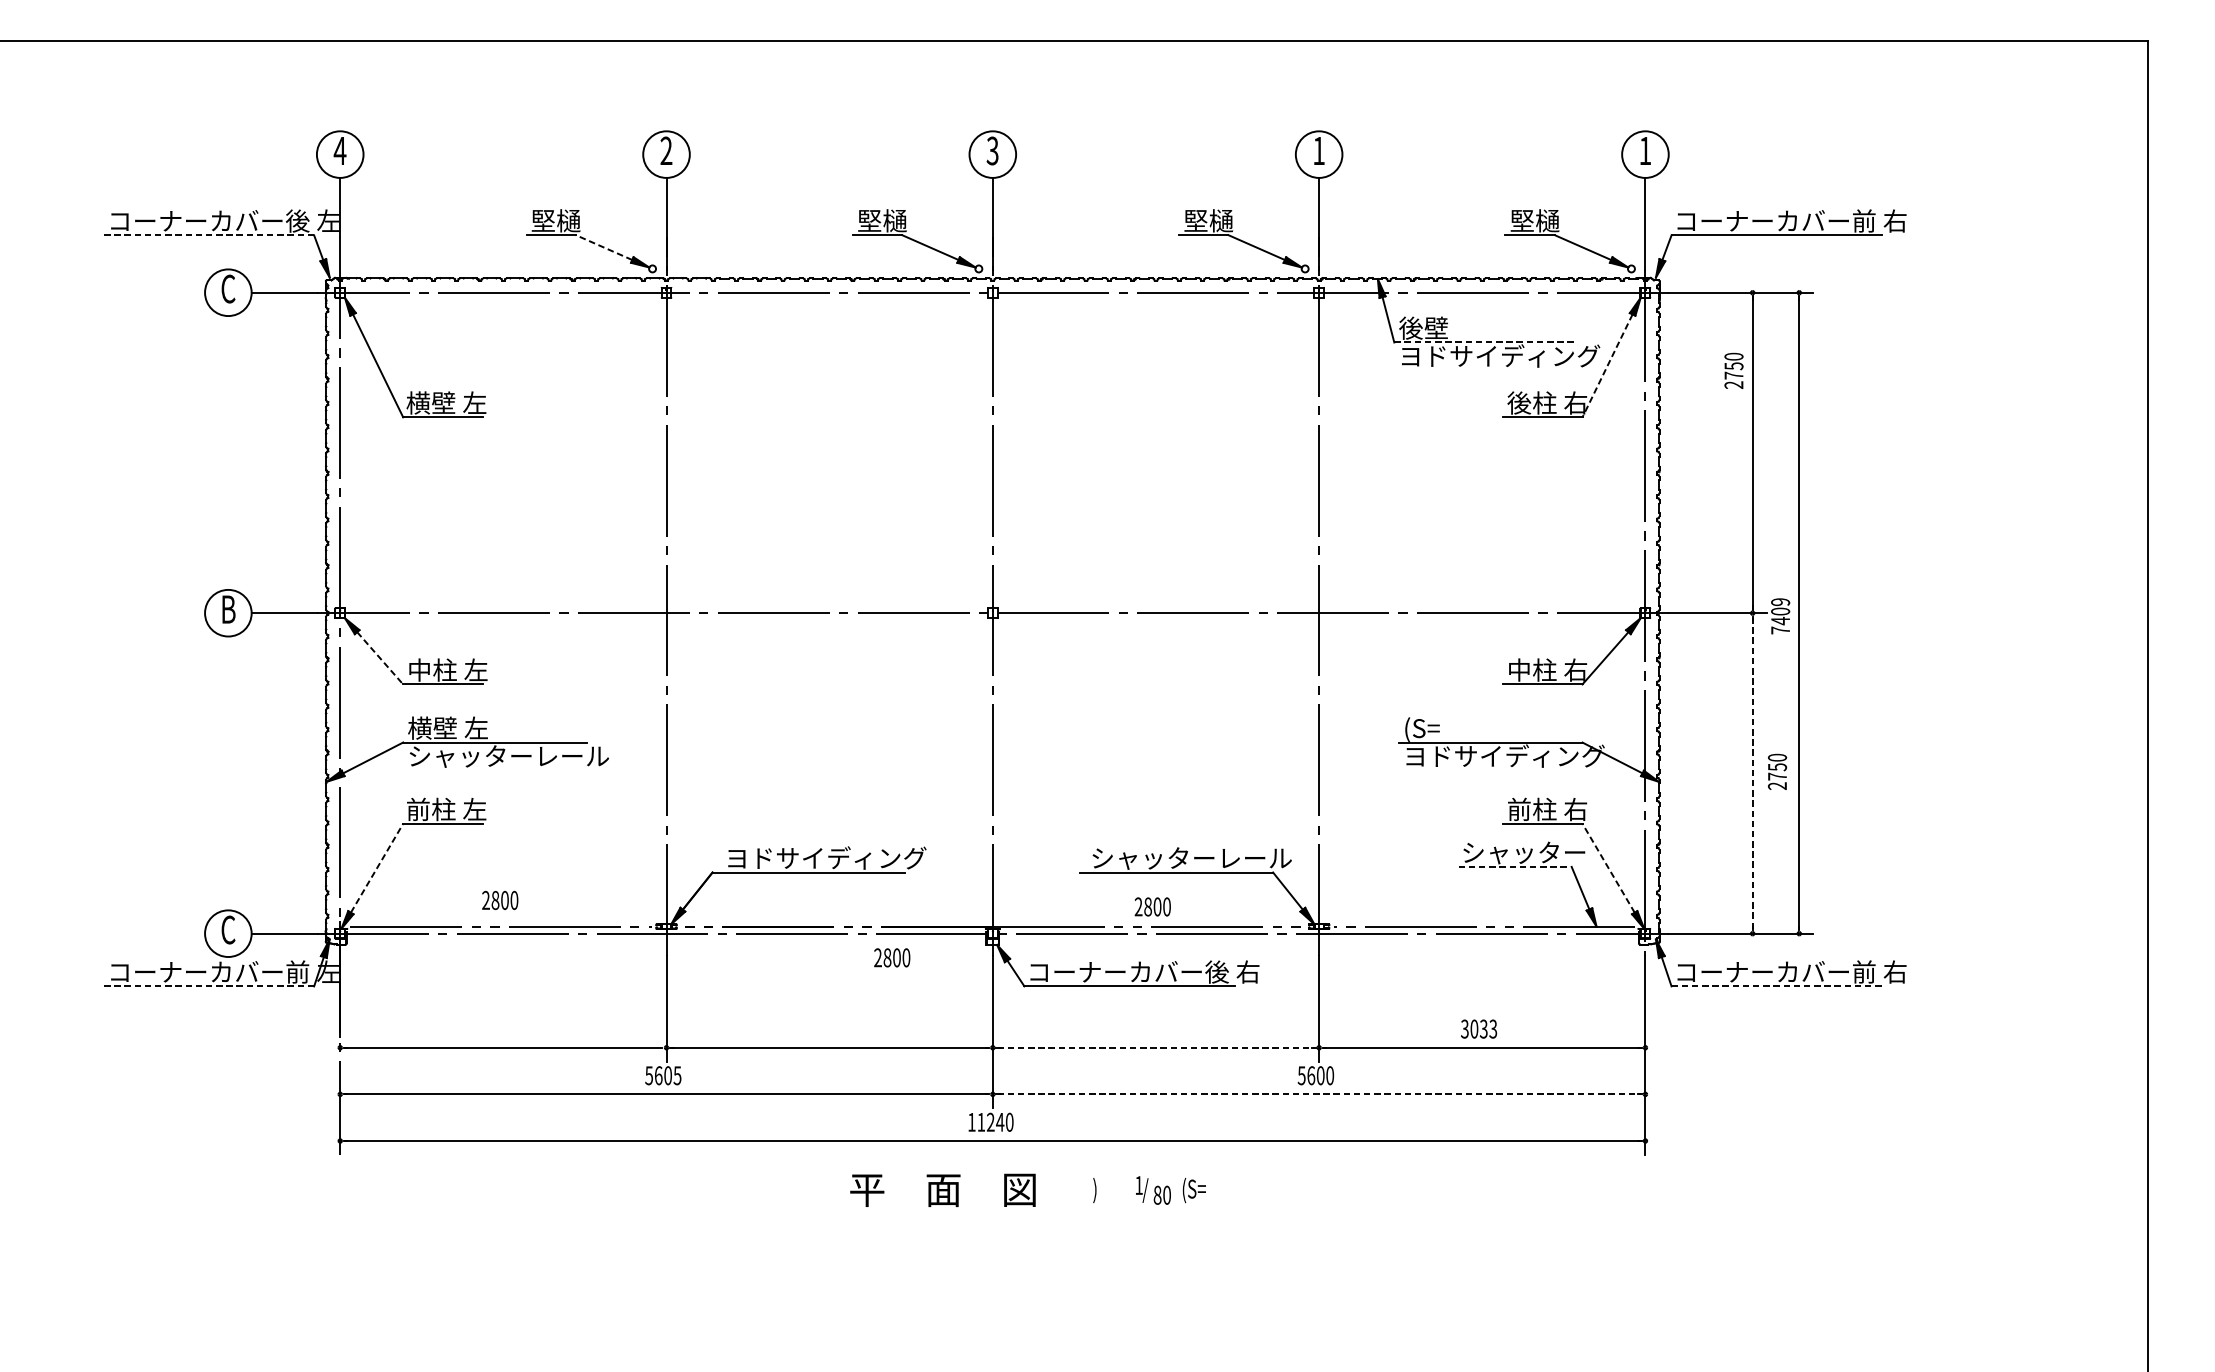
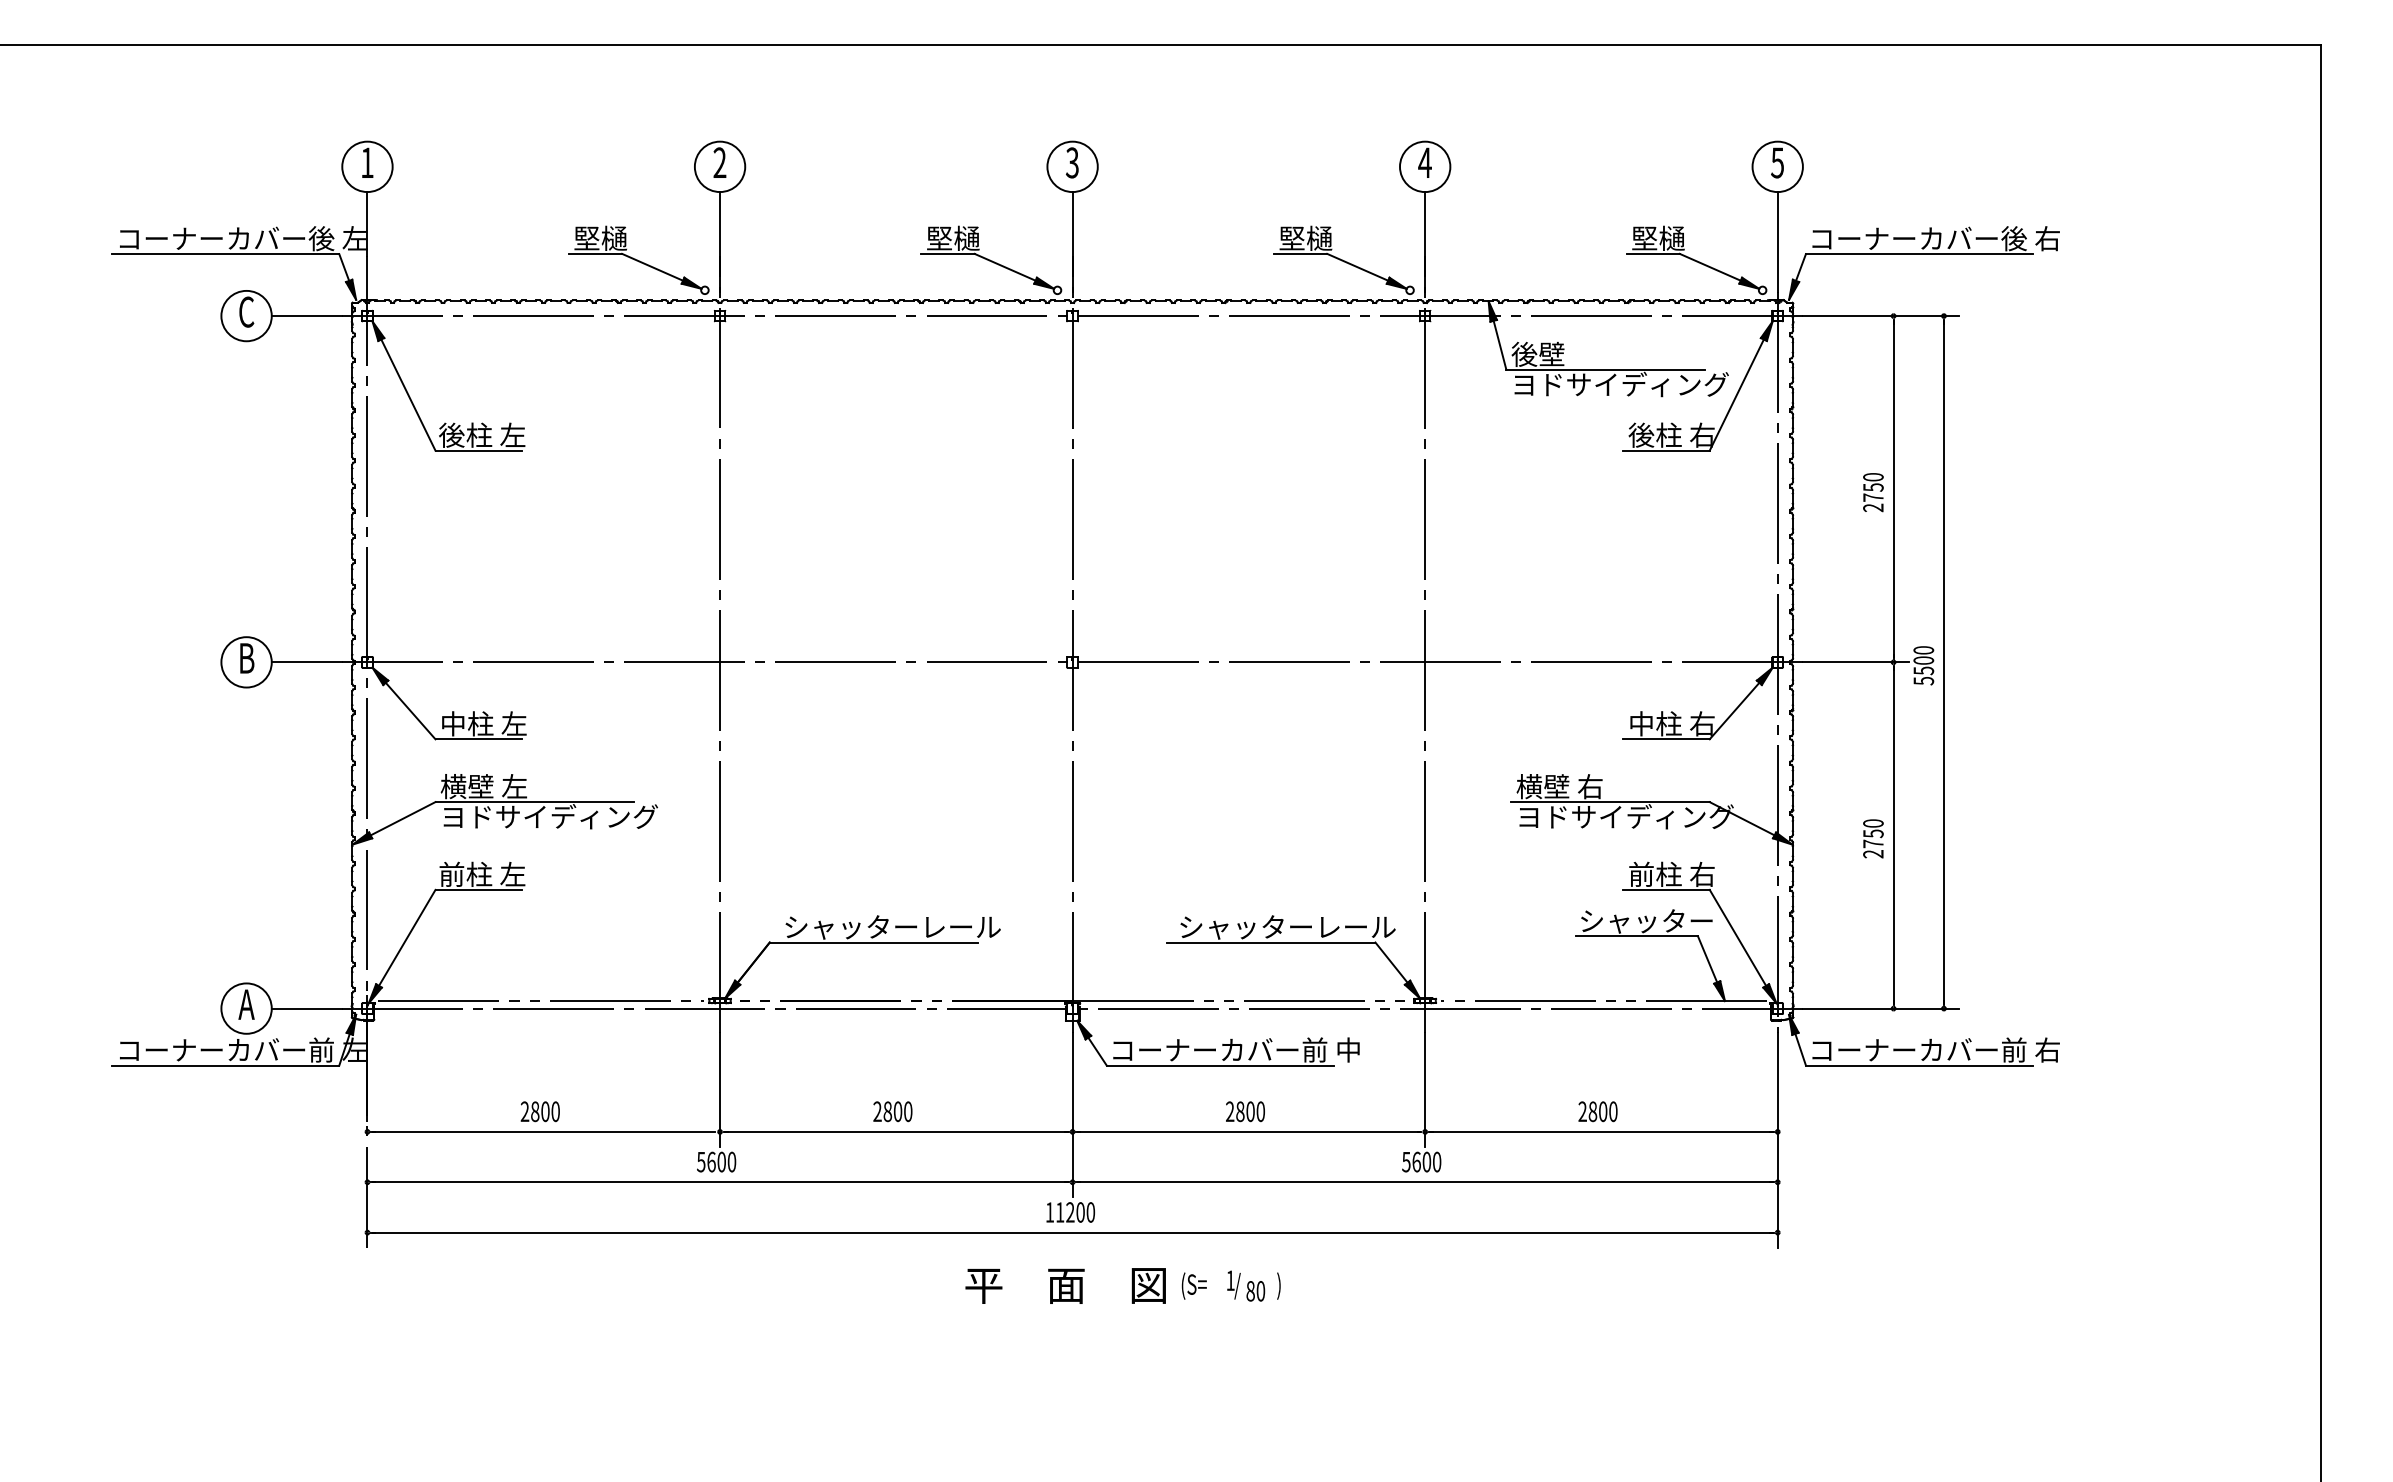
text: (340, 150) -> (367, 162), 4 -> 1
text: (1318, 150) -> (1424, 162), 1 -> 4
text: (1645, 150) -> (1777, 162), 1 -> 5
text: (1863, 220) -> (2013, 238), コーナーカバー前 右 -> コーナーカバー後 右
line: (208, 235) -> (225, 254), dashed -> solid
line: (604, 247) -> (652, 267), dashed -> solid
line: (1486, 342) -> (1606, 369), dashed -> solid
line: (1607, 366) -> (1736, 395), dashed -> solid
text: (1734, 370) -> (1873, 492), moved
text: (430, 402) -> (465, 434), 横壁 左 -> 後柱 左
text: (1780, 616) -> (1923, 665), 7409 -> 5500
line: (380, 658) -> (410, 711), dashed -> solid
text: (1443, 729) -> (1559, 787), (S= -> 横壁 右
text: (509, 755) -> (550, 816), シャッターレール -> ヨドサイディング
text: (1777, 771) -> (1873, 838), moved
line: (1752, 772) -> (1893, 834), dashed -> solid
text: (826, 857) -> (892, 926), ヨドサイディング -> シャッターレール
line: (1515, 866) -> (1637, 936), dashed -> solid
line: (377, 867) -> (407, 937), dashed -> solid
line: (1608, 867) -> (1737, 937), dashed -> solid
text: (499, 900) -> (539, 1111), moved
text: (1152, 906) -> (1245, 1111), moved
text: (228, 929) -> (246, 1004), C -> A
text: (891, 957) -> (892, 1111), moved
text: (1232, 971) -> (1331, 1049), コーナーカバー後 右 -> コーナーカバー前 中
line: (208, 986) -> (225, 1065), dashed -> solid
line: (1776, 986) -> (1919, 1065), dashed -> solid
text: (1478, 1028) -> (1597, 1111), 3033 -> 2800
line: (1156, 1047) -> (1249, 1131), dashed -> solid
text: (677, 1075) -> (731, 1161), 5605 -> 5600
line: (1319, 1094) -> (1425, 1182), dashed -> solid
text: (1000, 1122) -> (1080, 1212), 11240 -> 11200
text: (942, 1189) -> (1065, 1285), moved
text: (1104, 1189) -> (1193, 1285), ) -> (S=
text: (1193, 1189) -> (1289, 1285), (S= -> )

